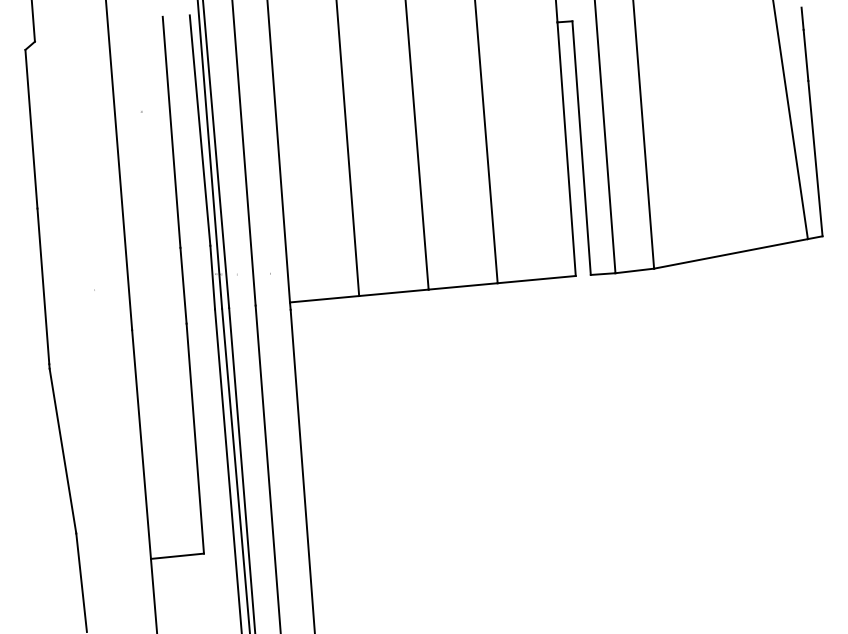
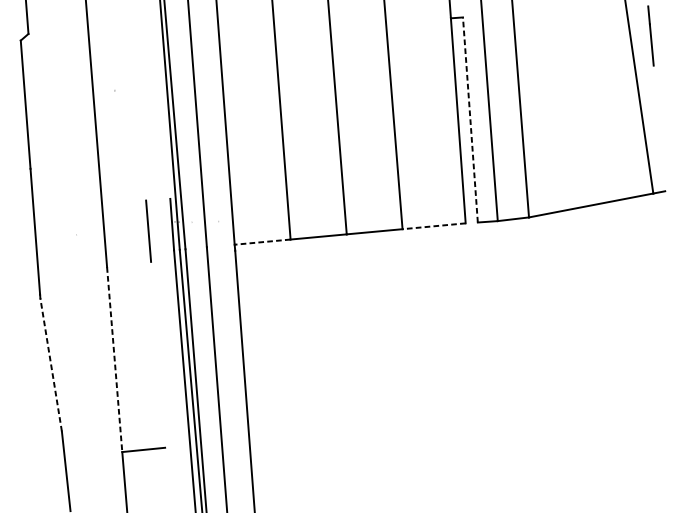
line: (199, 130) -> (161, 105), removed
line: (171, 131) -> (138, 106), removed
line: (581, 147) -> (470, 119), solid -> dashed
line: (815, 158) -> (659, 128), removed
line: (536, 279) -> (433, 226), solid -> dashed
line: (324, 299) -> (262, 242), solid -> dashed
line: (194, 438) -> (157, 354), removed
line: (141, 444) -> (114, 359), solid -> dashed
line: (62, 450) -> (50, 364), solid -> dashed

